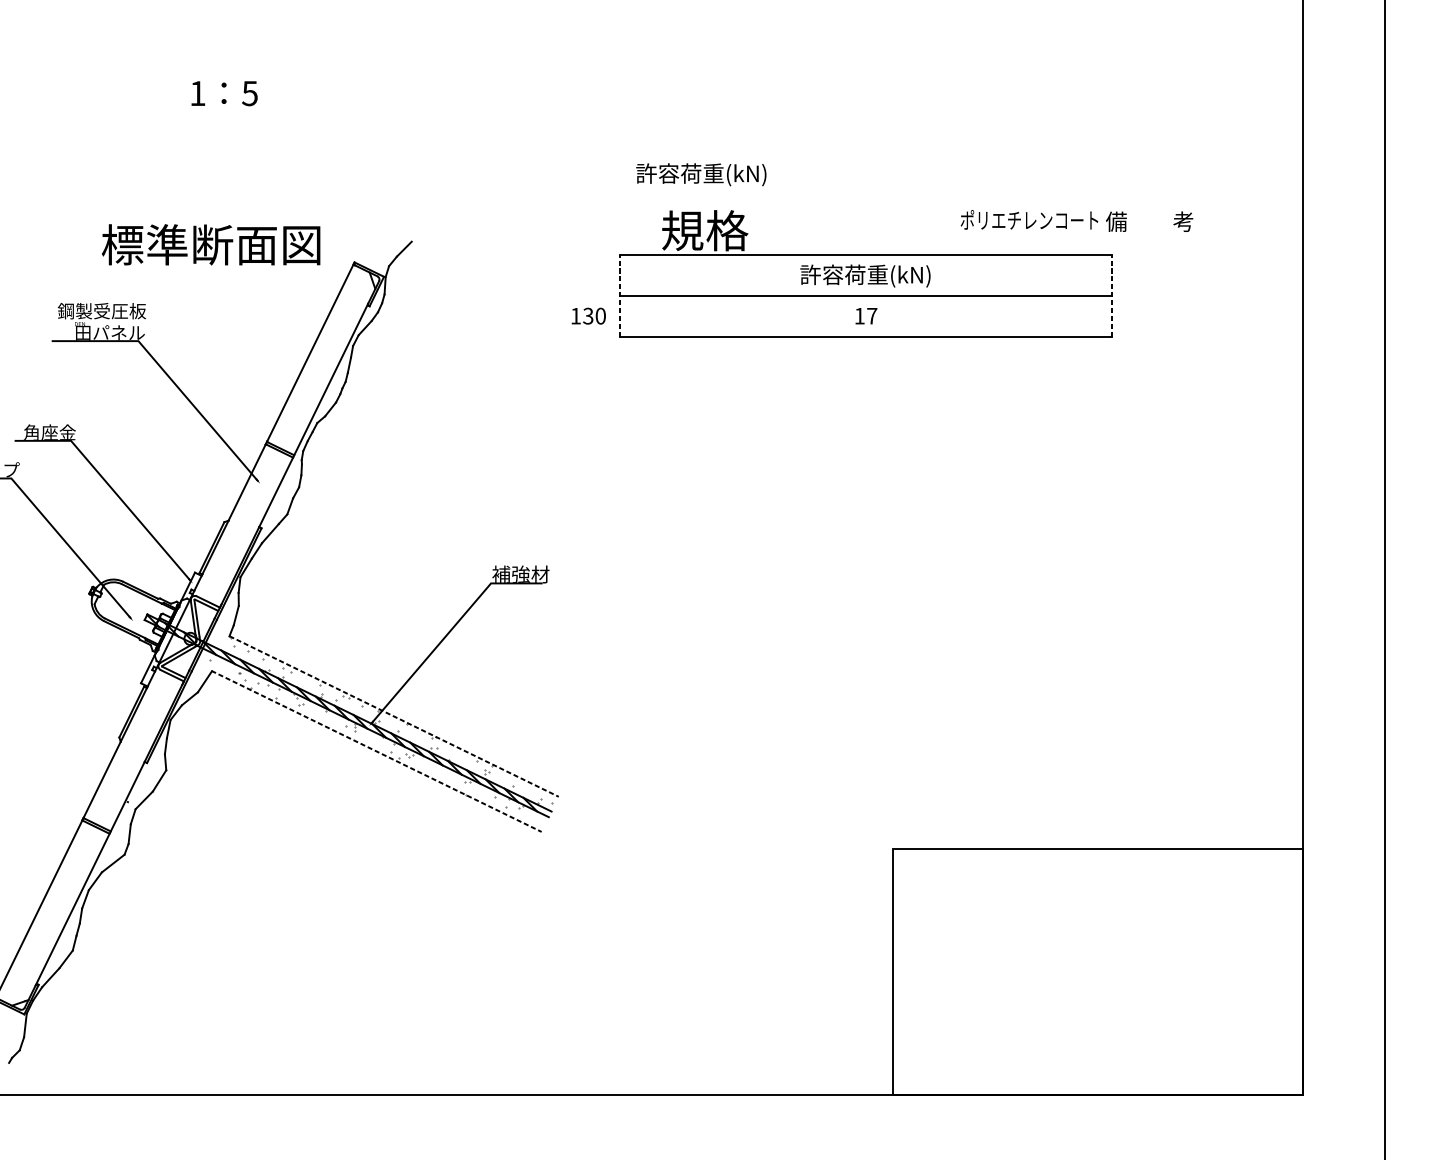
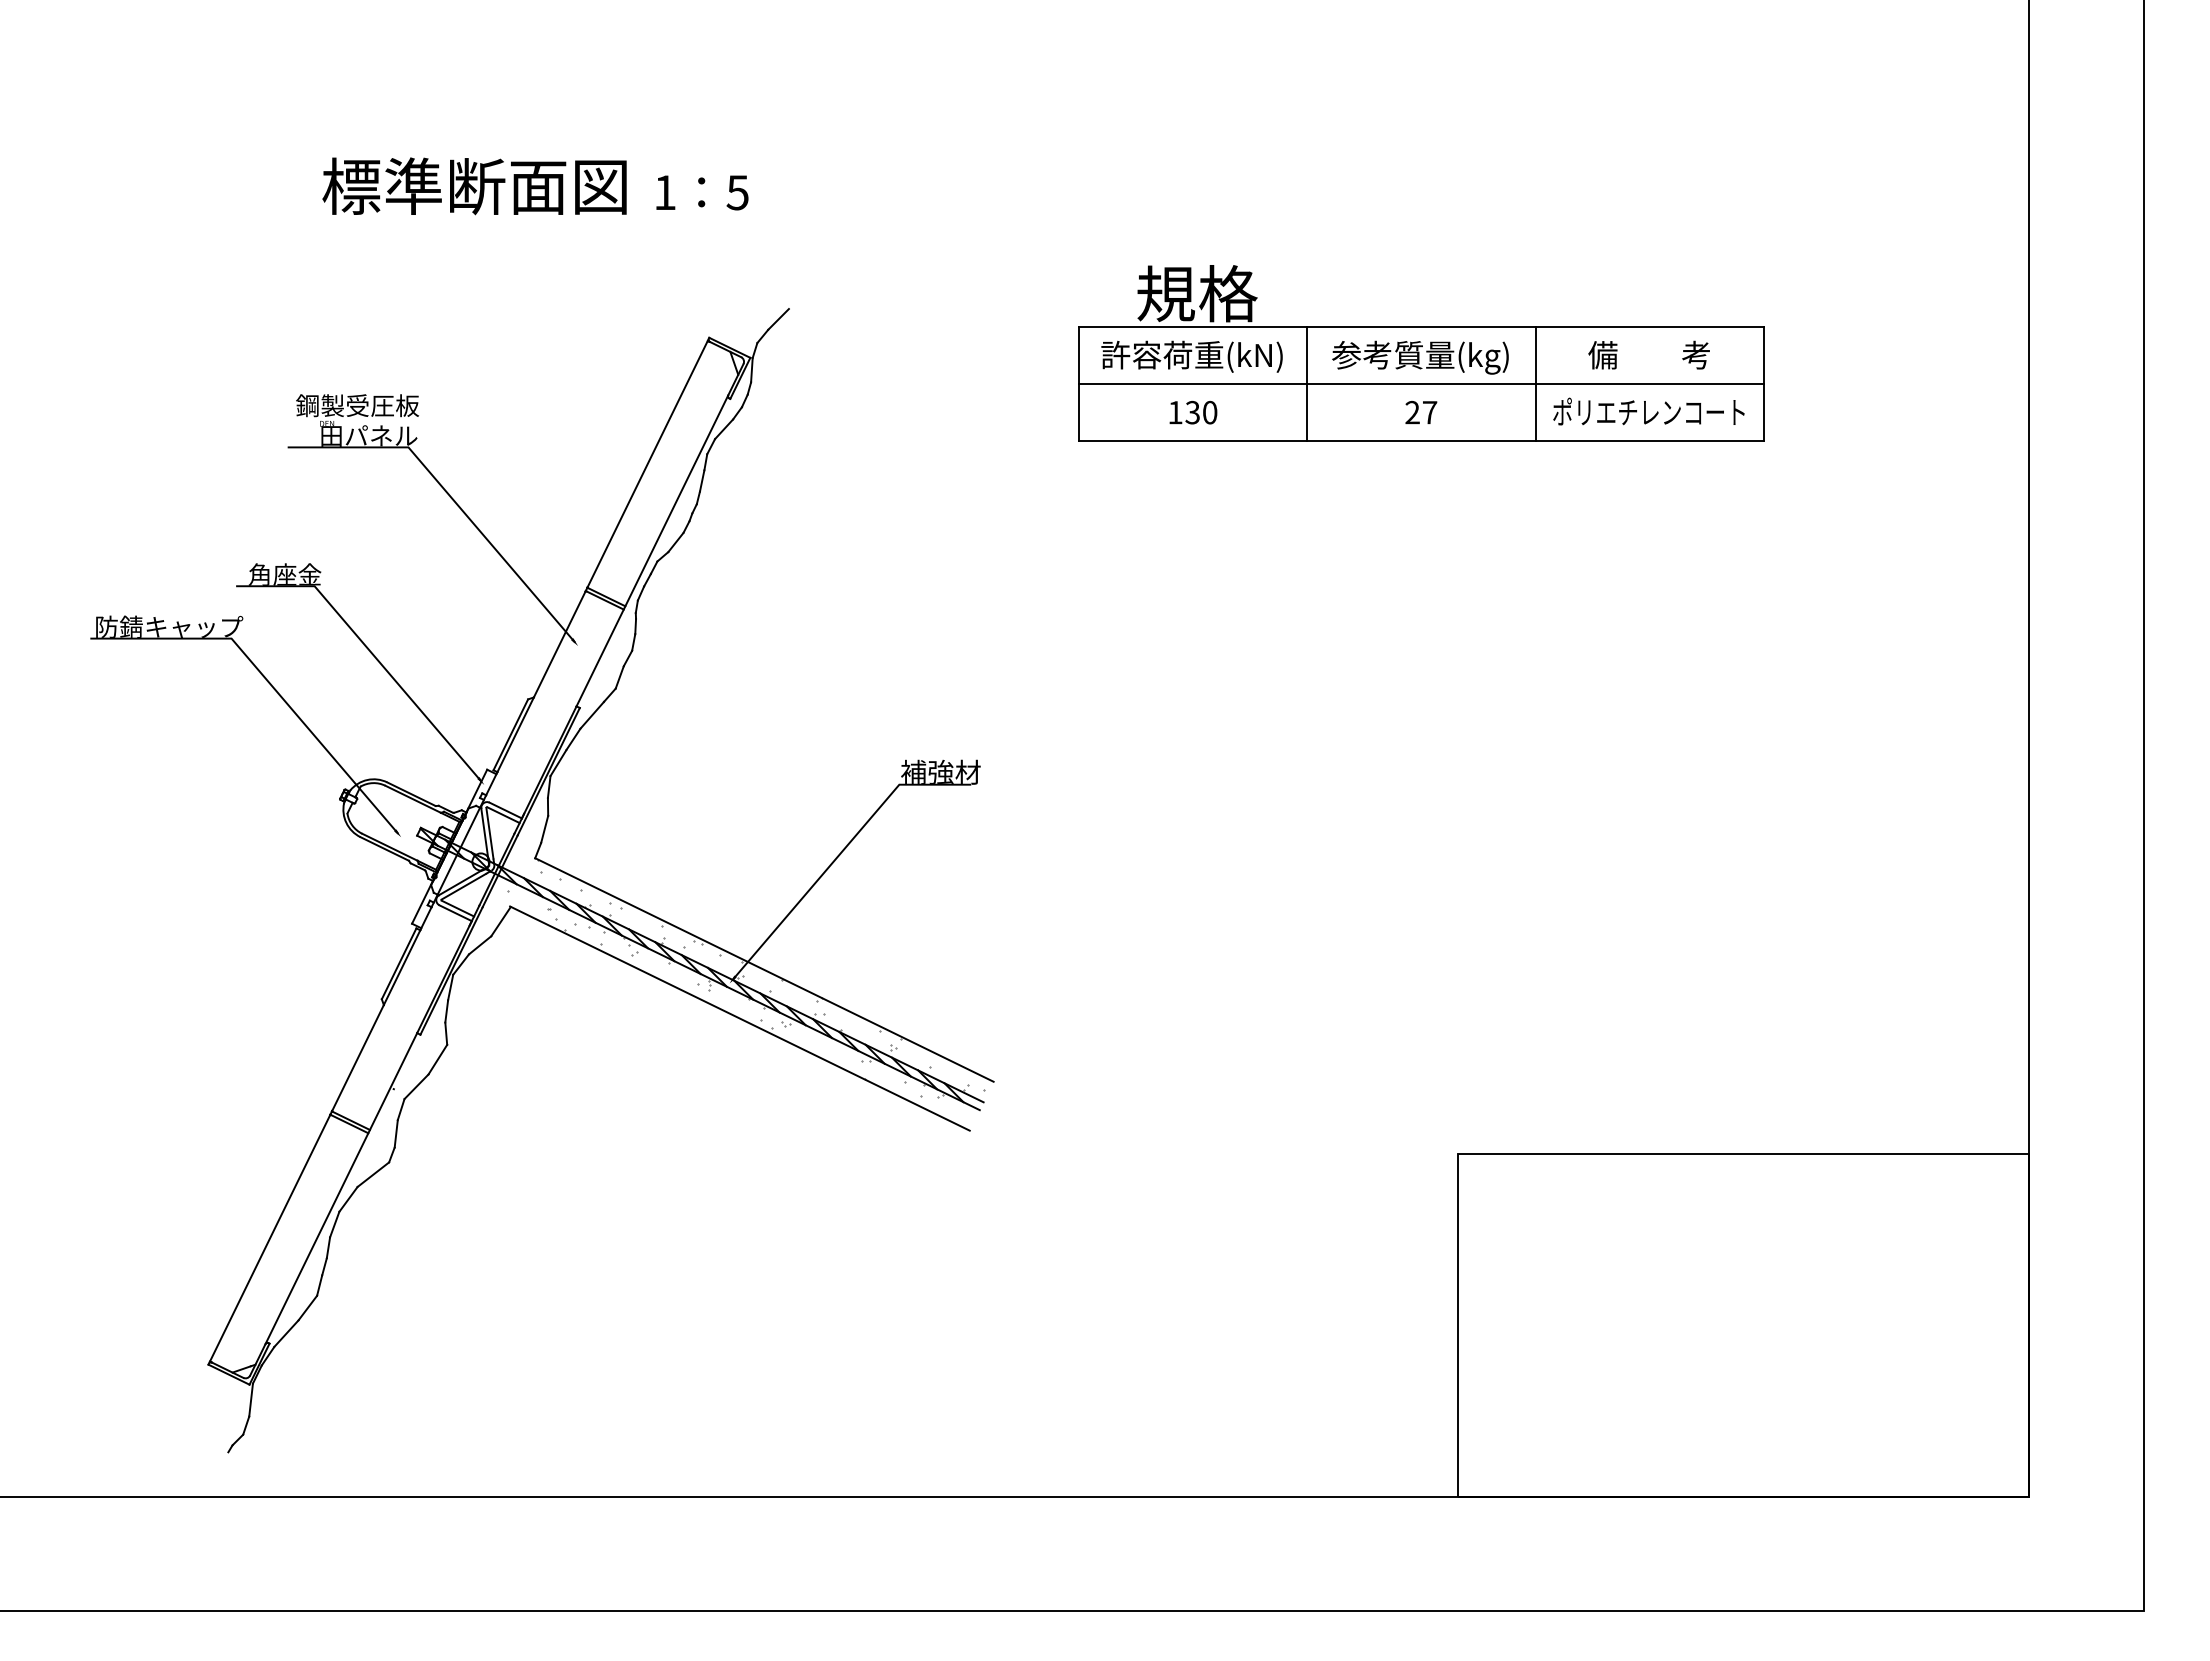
text: (224, 93) -> (702, 192), moved
text: (700, 174) -> (1191, 356), moved
text: (1029, 219) -> (1648, 411), moved
text: (1149, 221) -> (1648, 354), moved
text: (211, 244) -> (474, 186), moved
text: (865, 276) -> (1420, 357), 許容荷重(kN) -> 参考質量(kg)
line: (619, 295) -> (1078, 383), dashed -> solid
line: (784, 295) -> (1307, 384), added
line: (948, 295) -> (1535, 384), added
line: (1112, 295) -> (1764, 383), dashed -> solid
text: (588, 316) -> (1193, 412), moved
text: (859, 316) -> (1412, 412), 17 -> 27
line: (394, 716) -> (764, 970), dashed -> solid
line: (376, 751) -> (739, 1018), dashed -> solid

